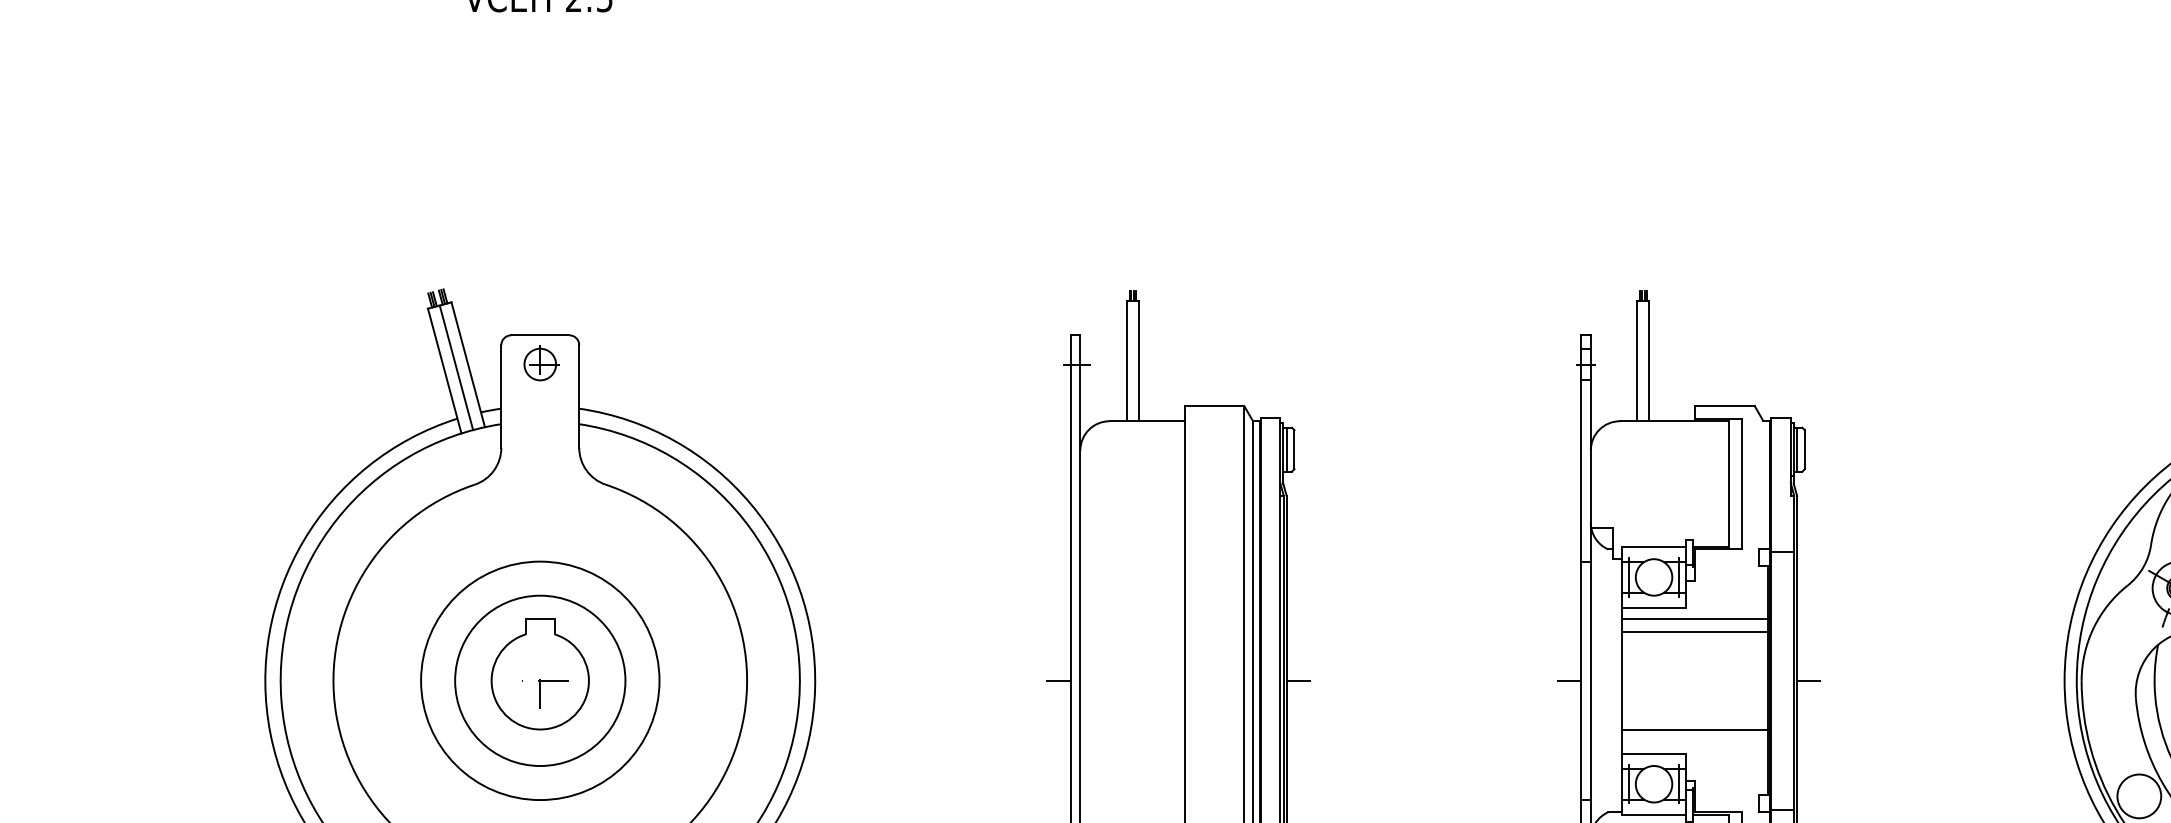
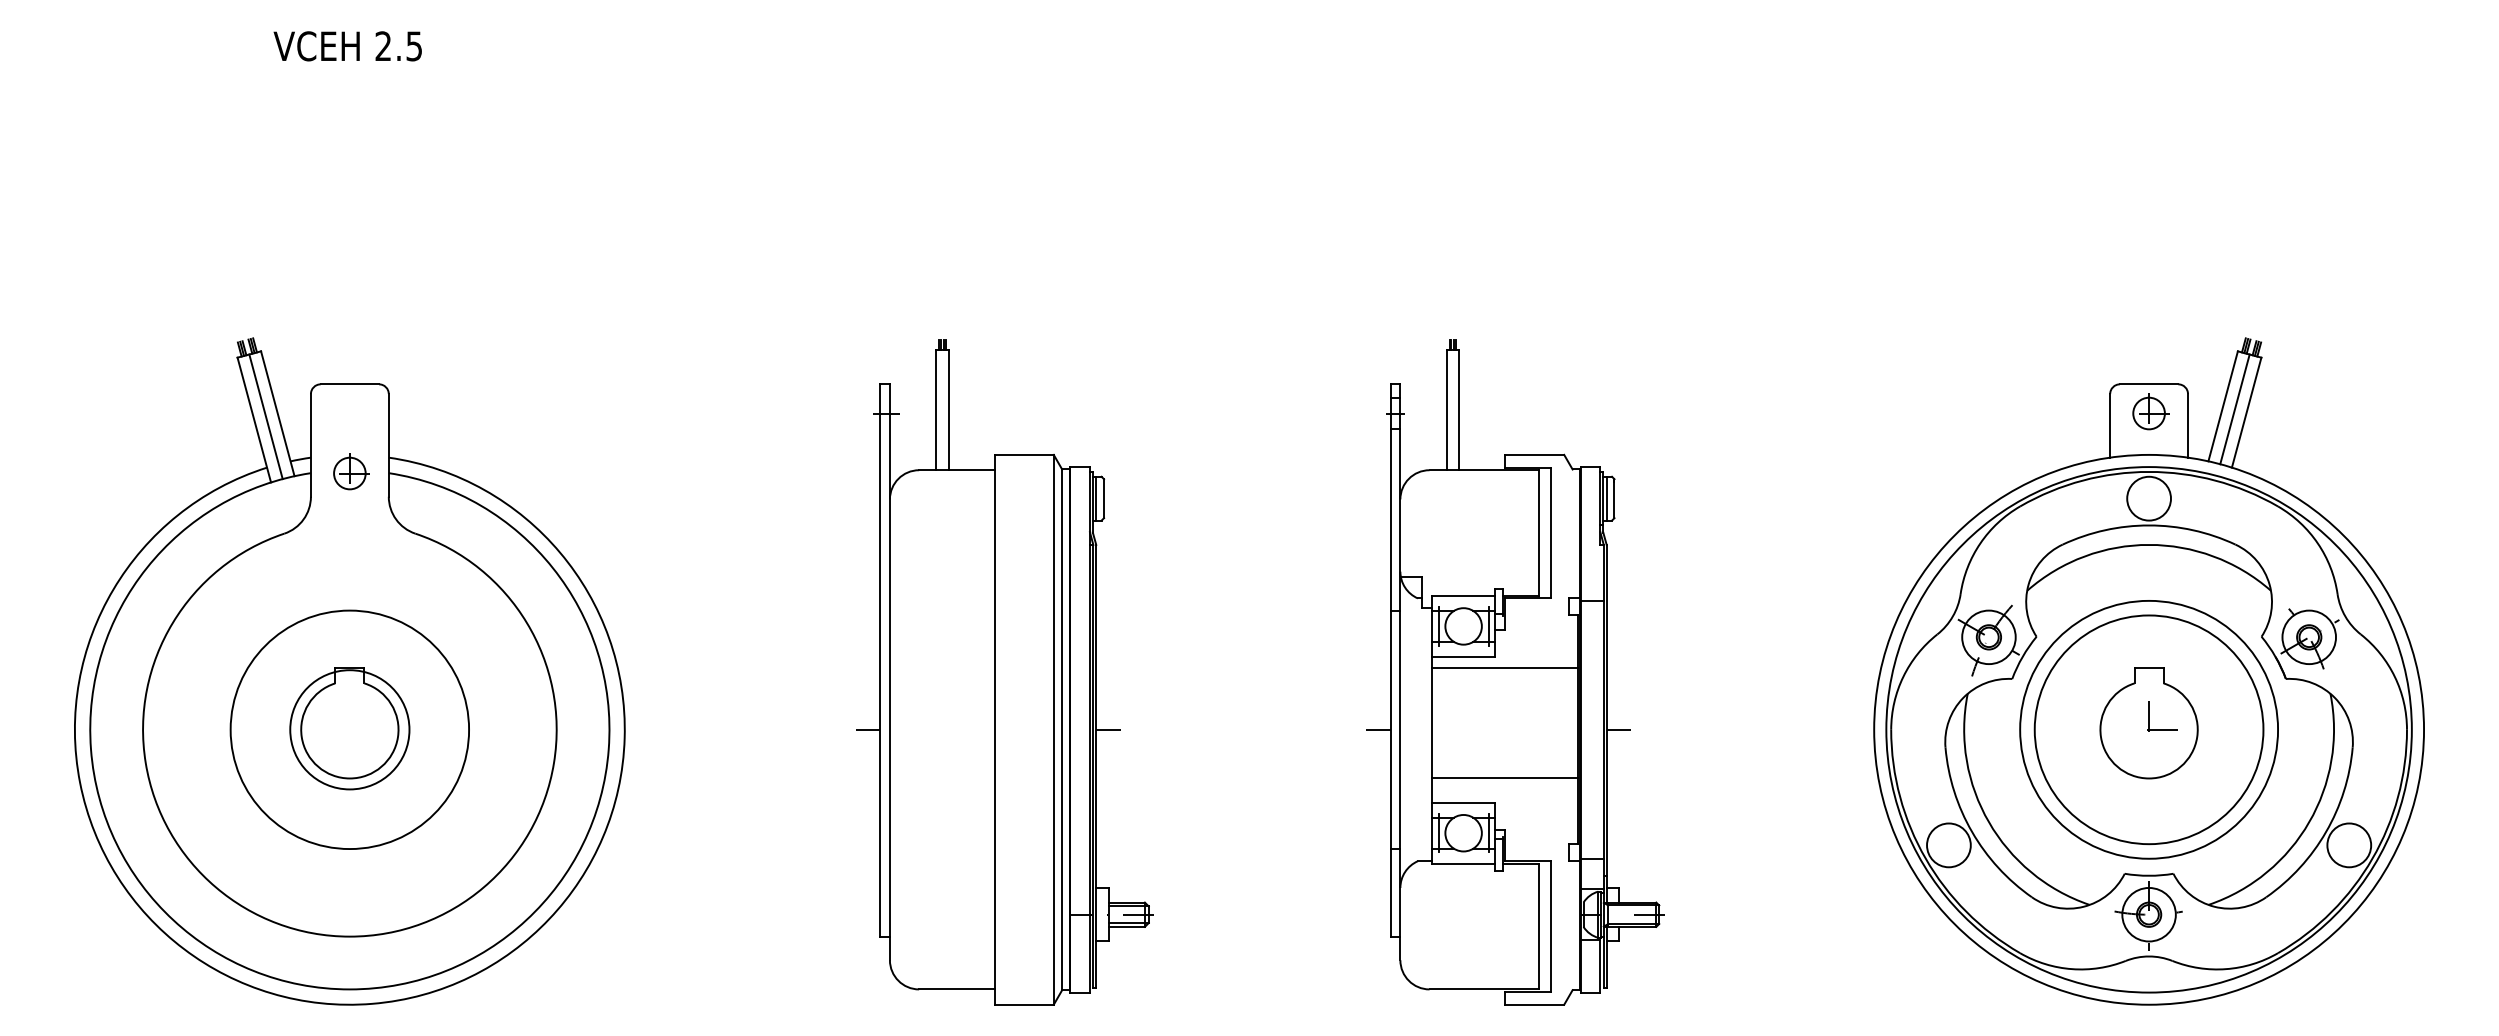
part: (541, 362) -> (351, 471), moved
line: (1694, 632) -> (1504, 681), removed
circle: (539, 680) -> (349, 729), size x0.7
part: (552, 681) -> (362, 730), removed

